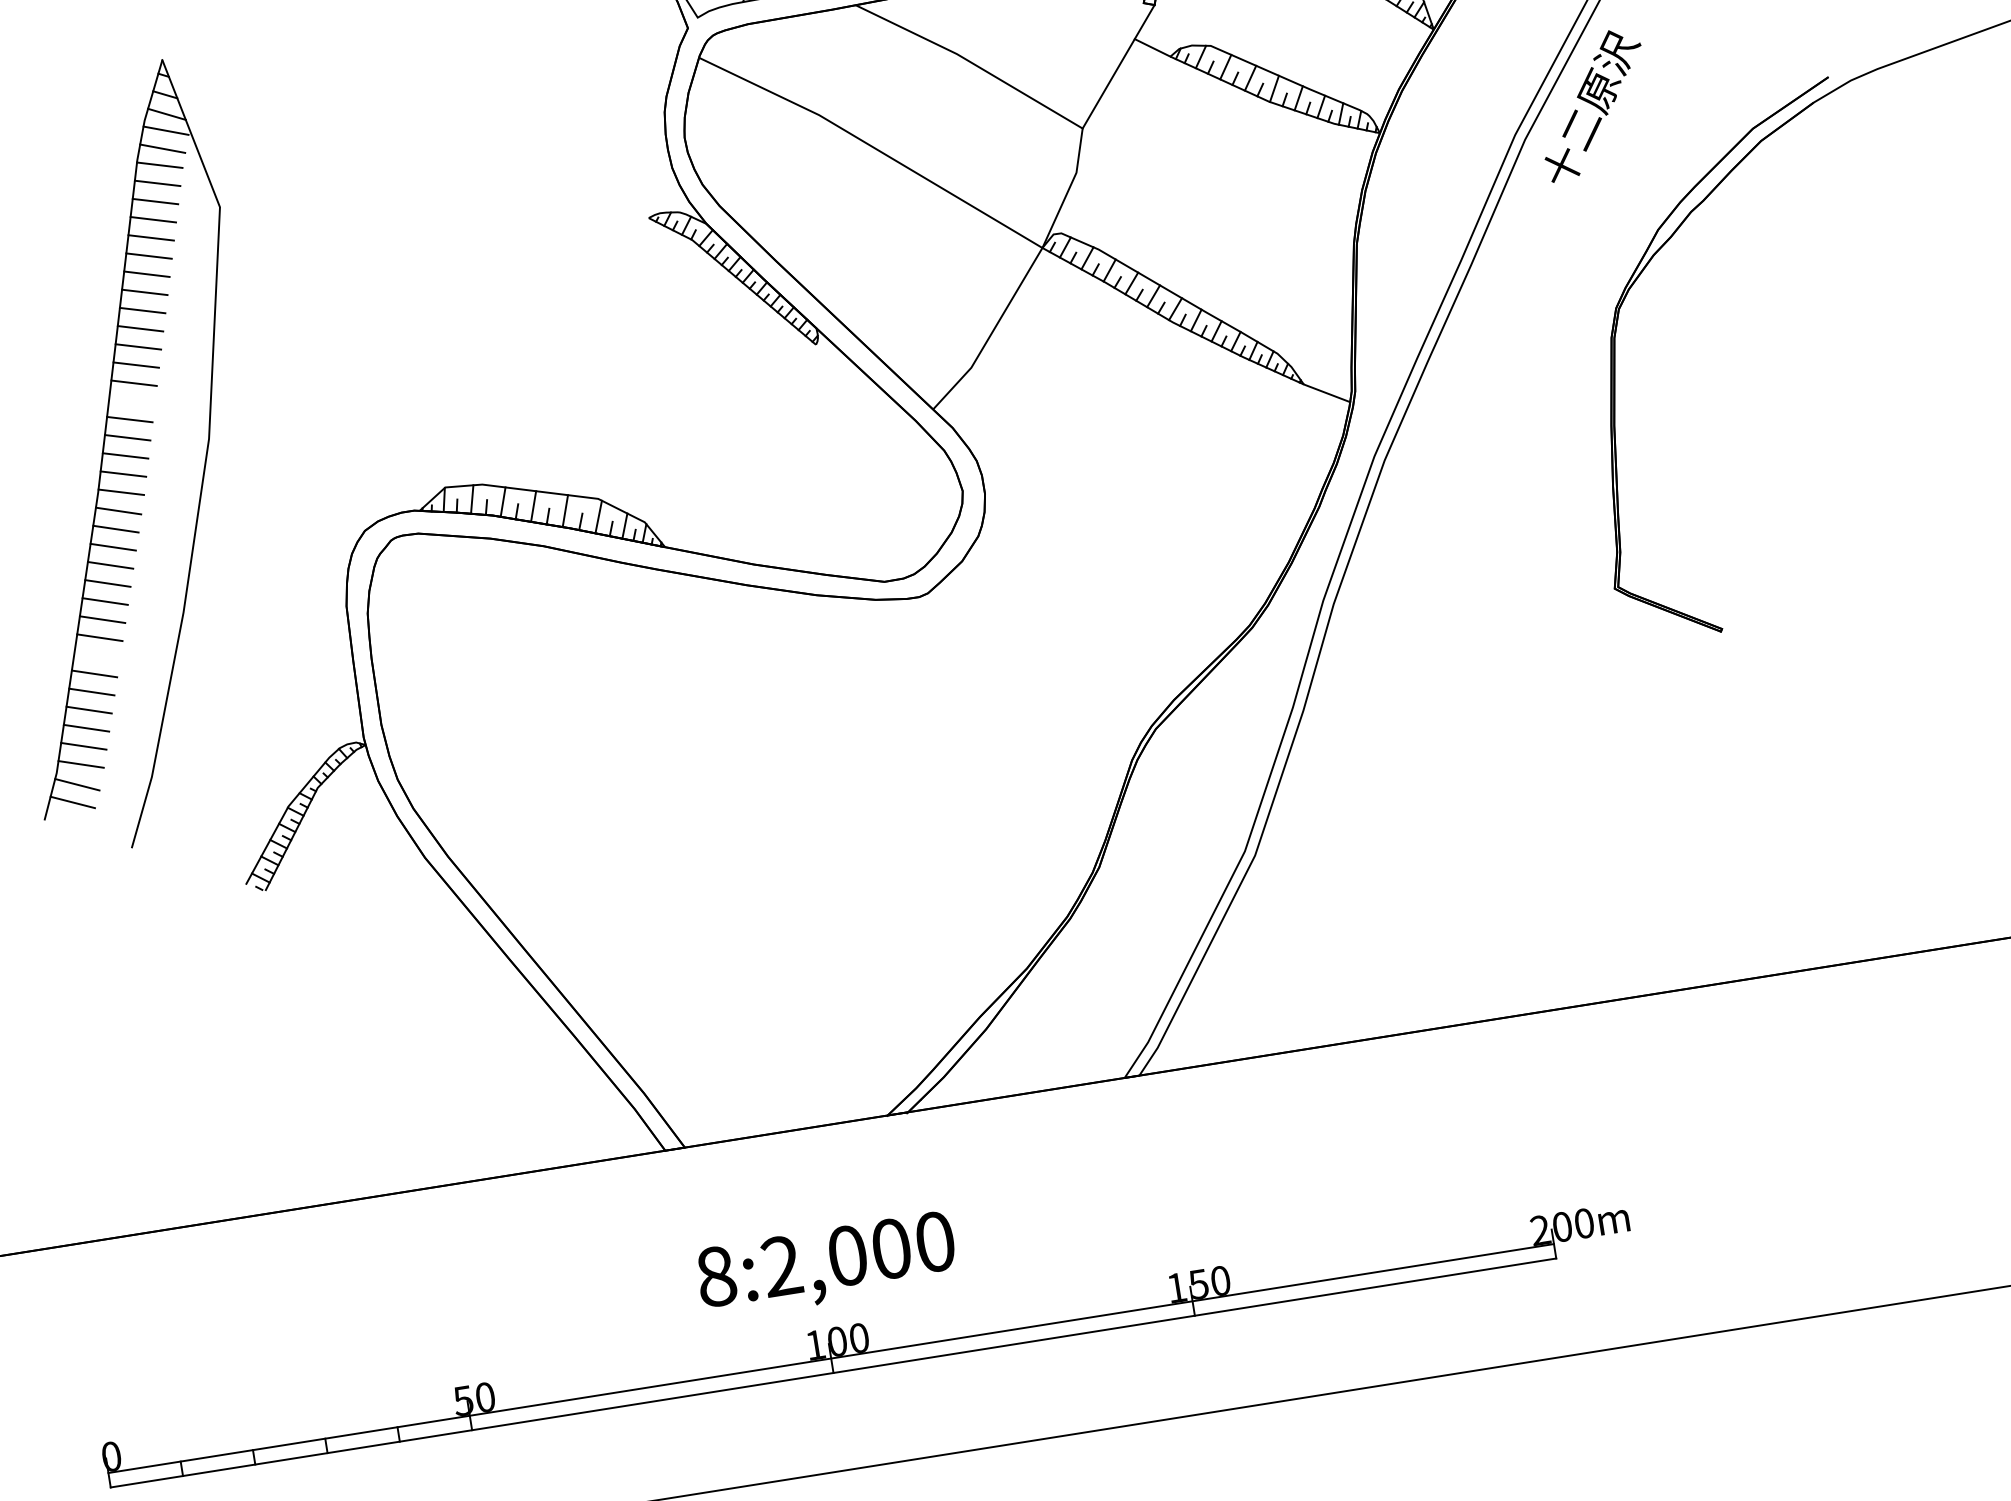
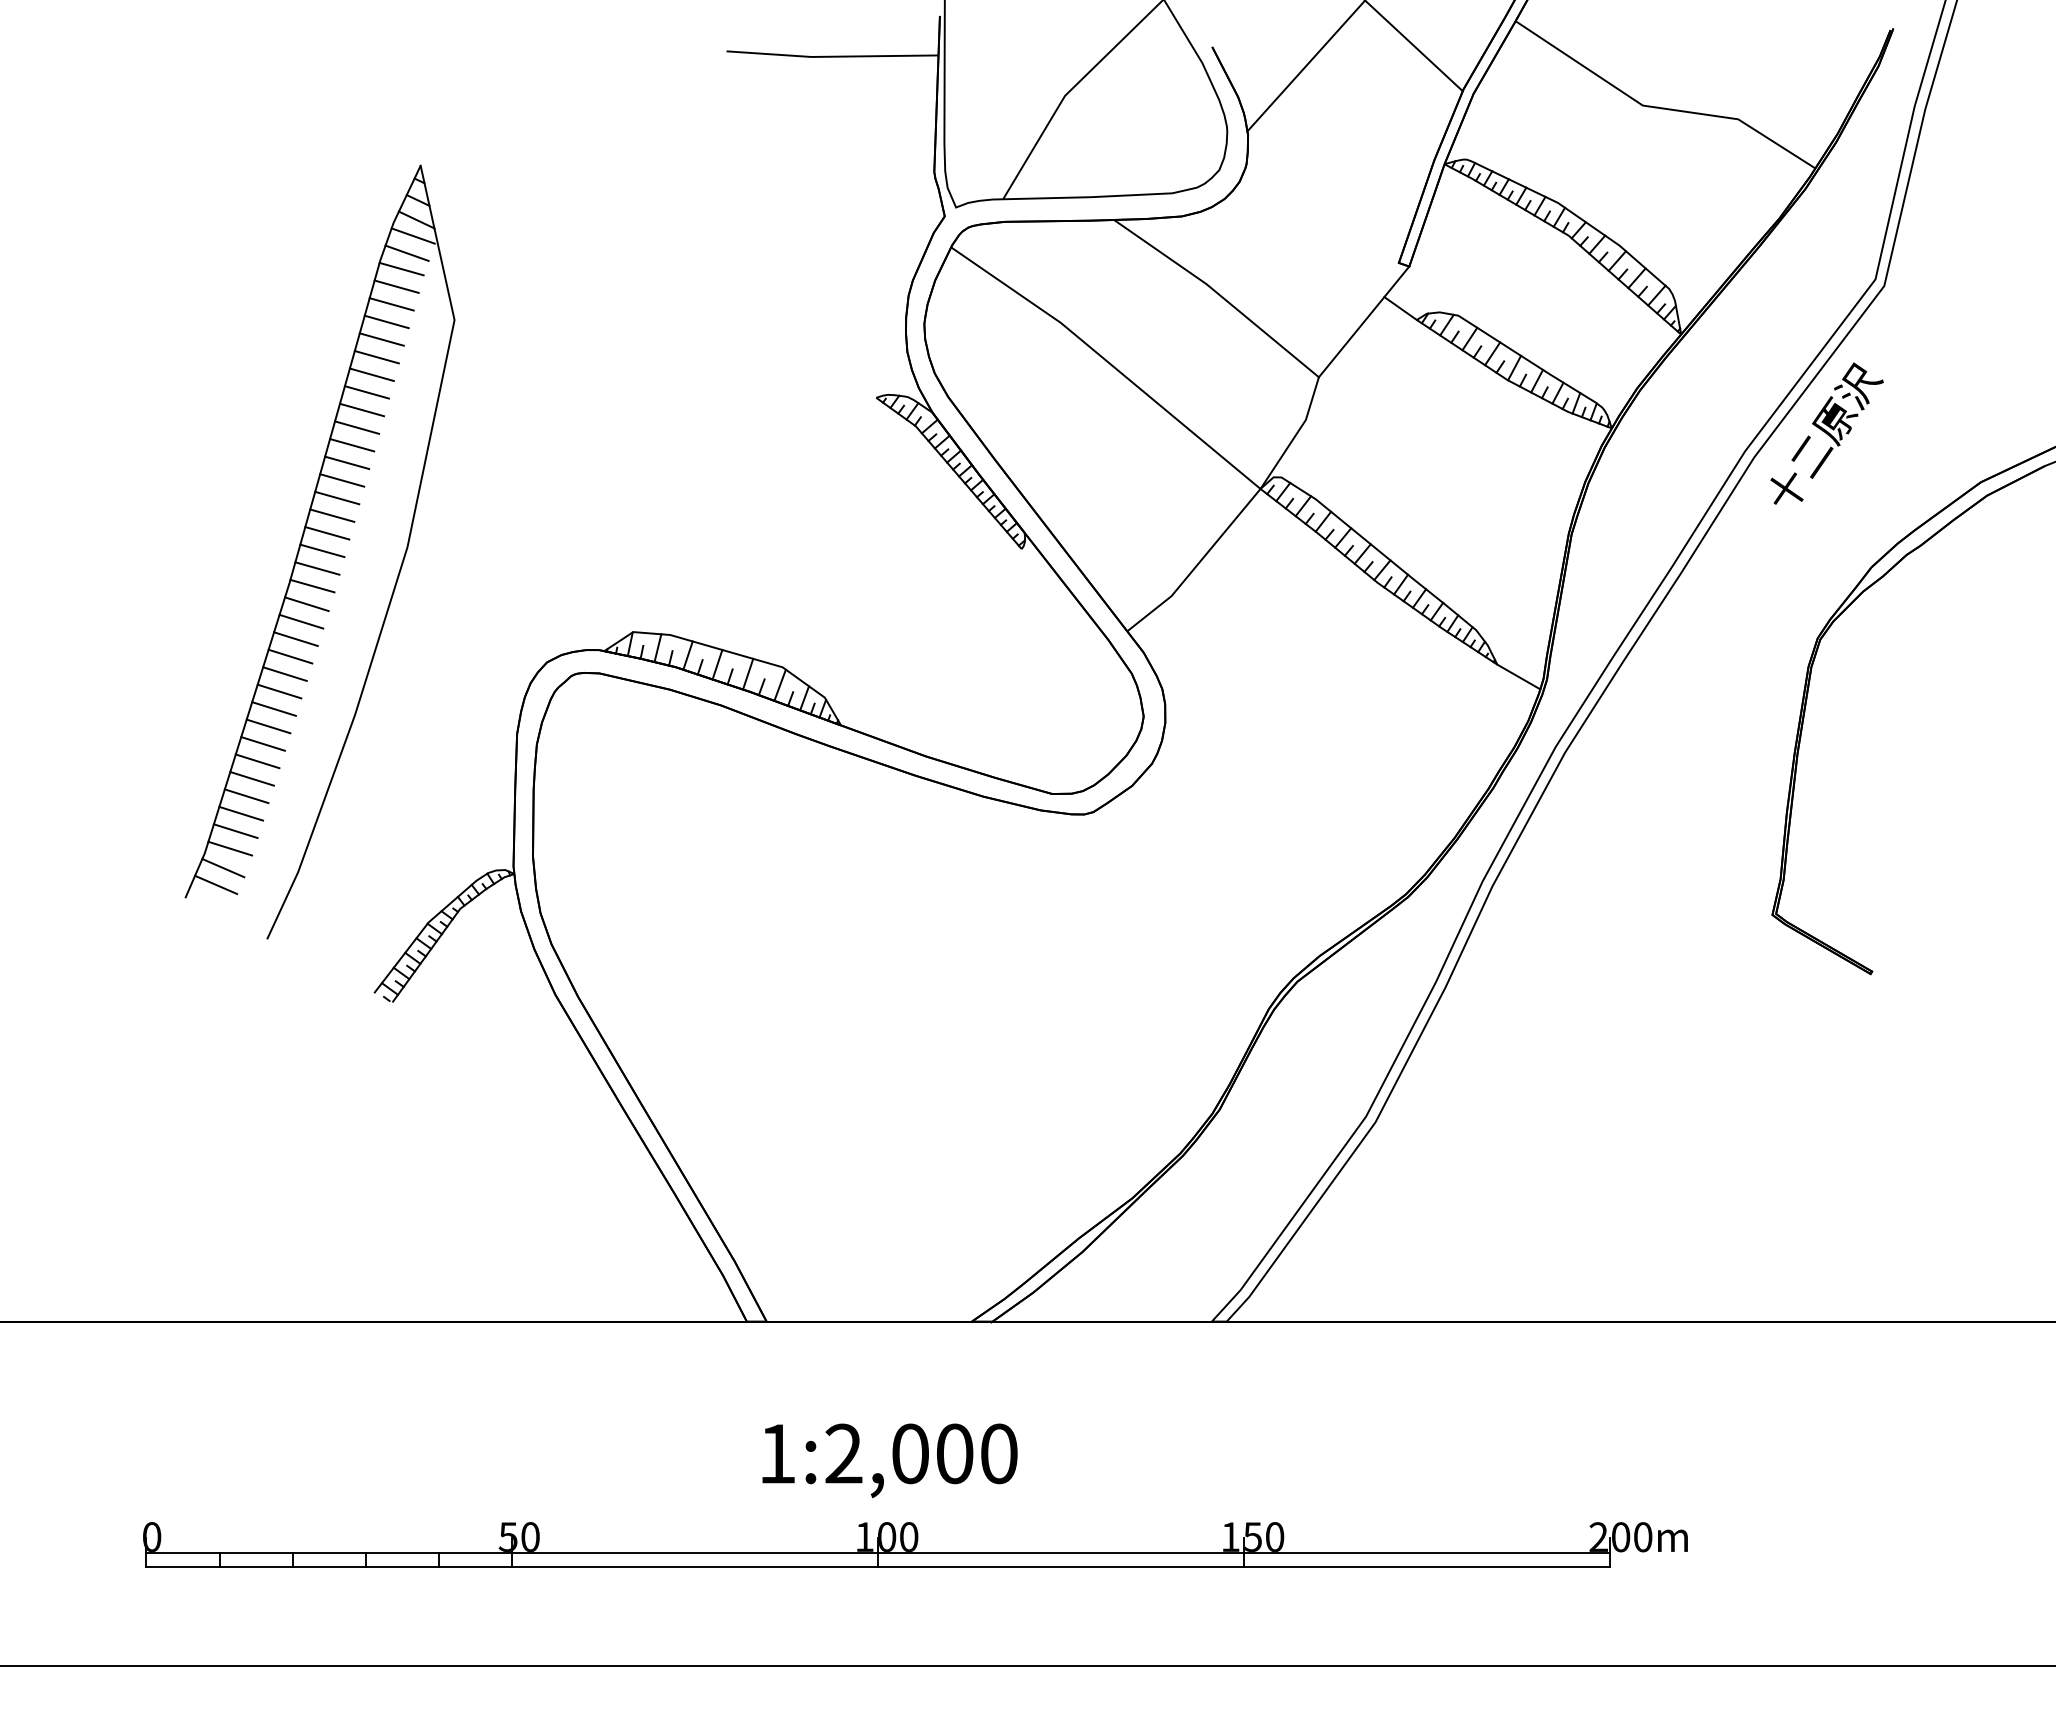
line: (132, 400) -> (337, 497), added
line: (96, 655) -> (262, 743), added
text: (716, 1276) -> (777, 1453), 8:2,000 -> 1:2,000

